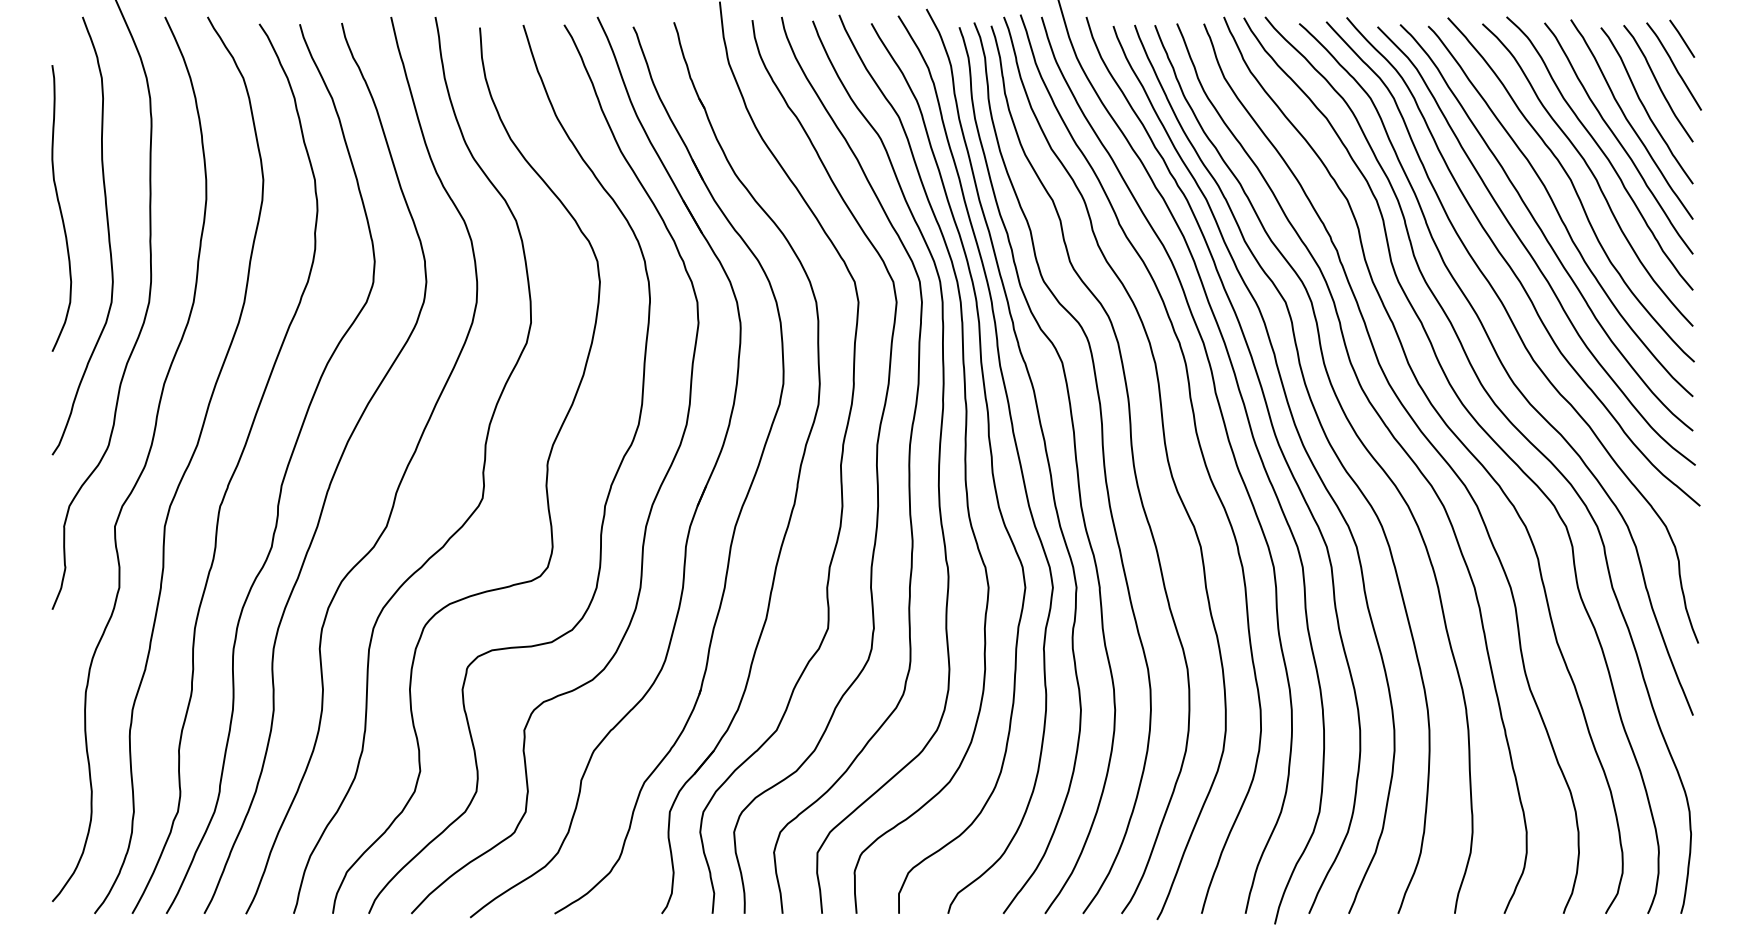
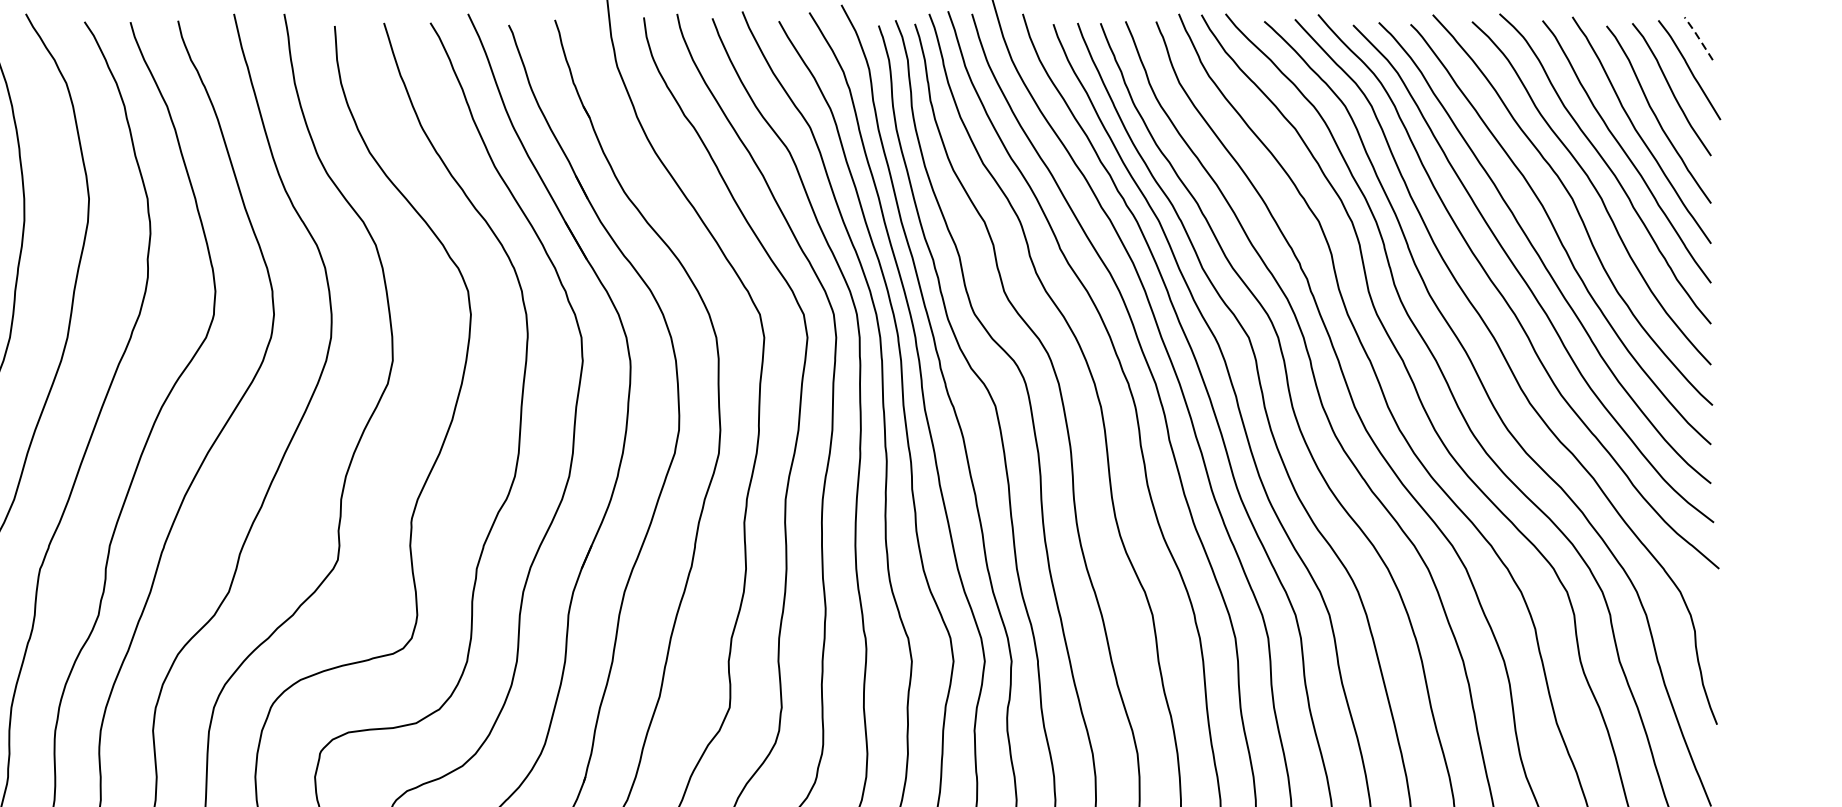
line: (1681, 37) -> (1697, 37), solid -> dashed

